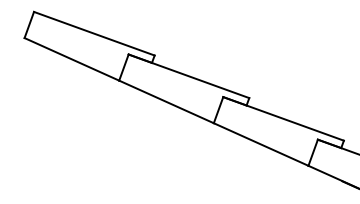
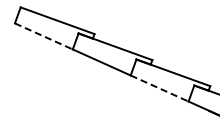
line: (71, 59) -> (43, 36), solid -> dashed
line: (260, 144) -> (159, 88), solid -> dashed

